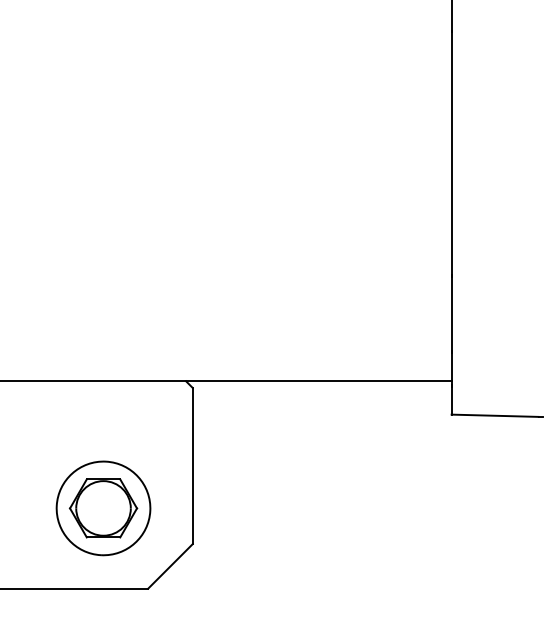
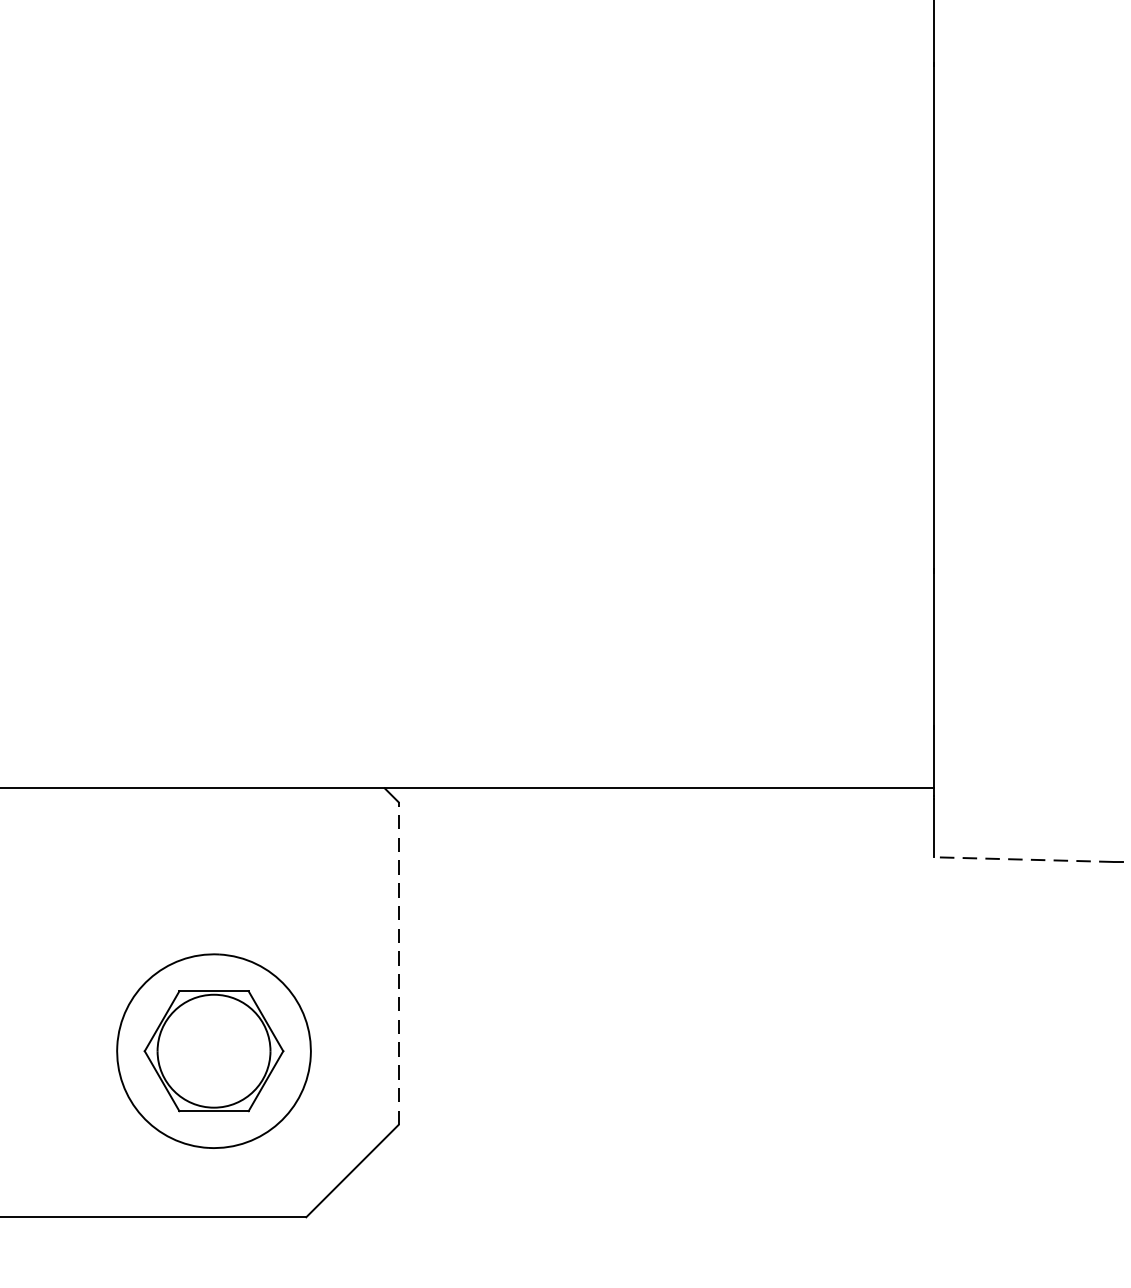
line: (494, 415) -> (1022, 859), solid -> dashed
line: (192, 465) -> (398, 962), solid -> dashed

